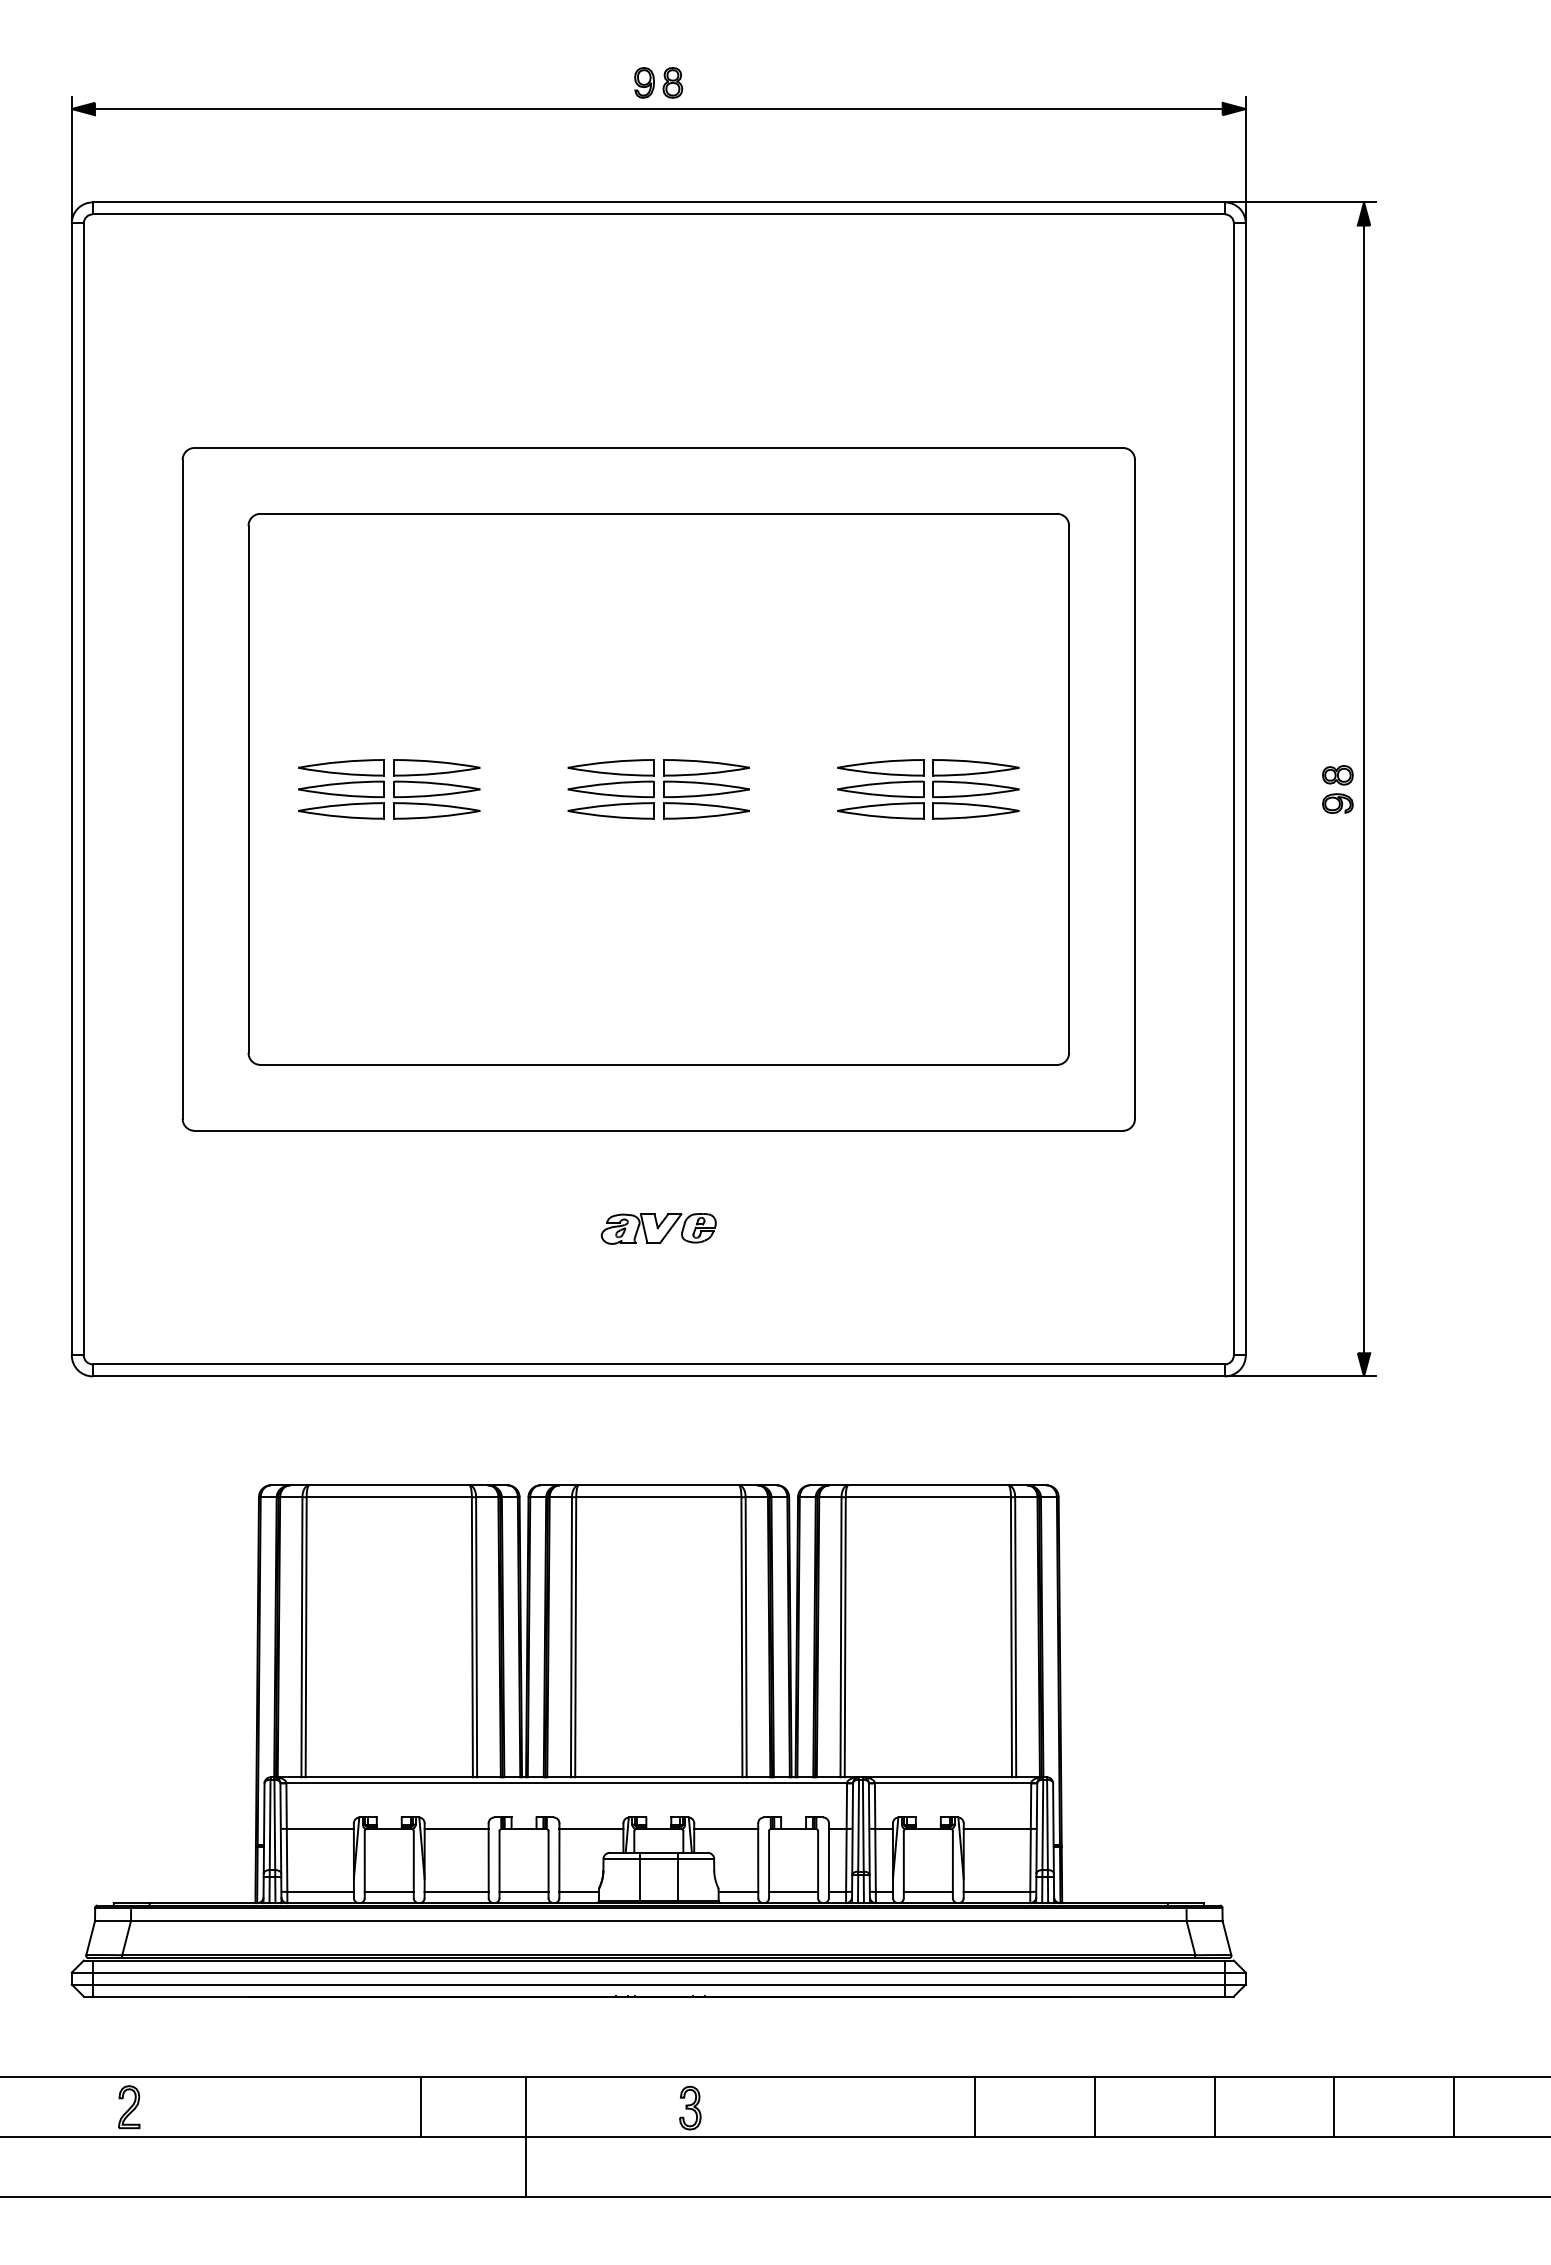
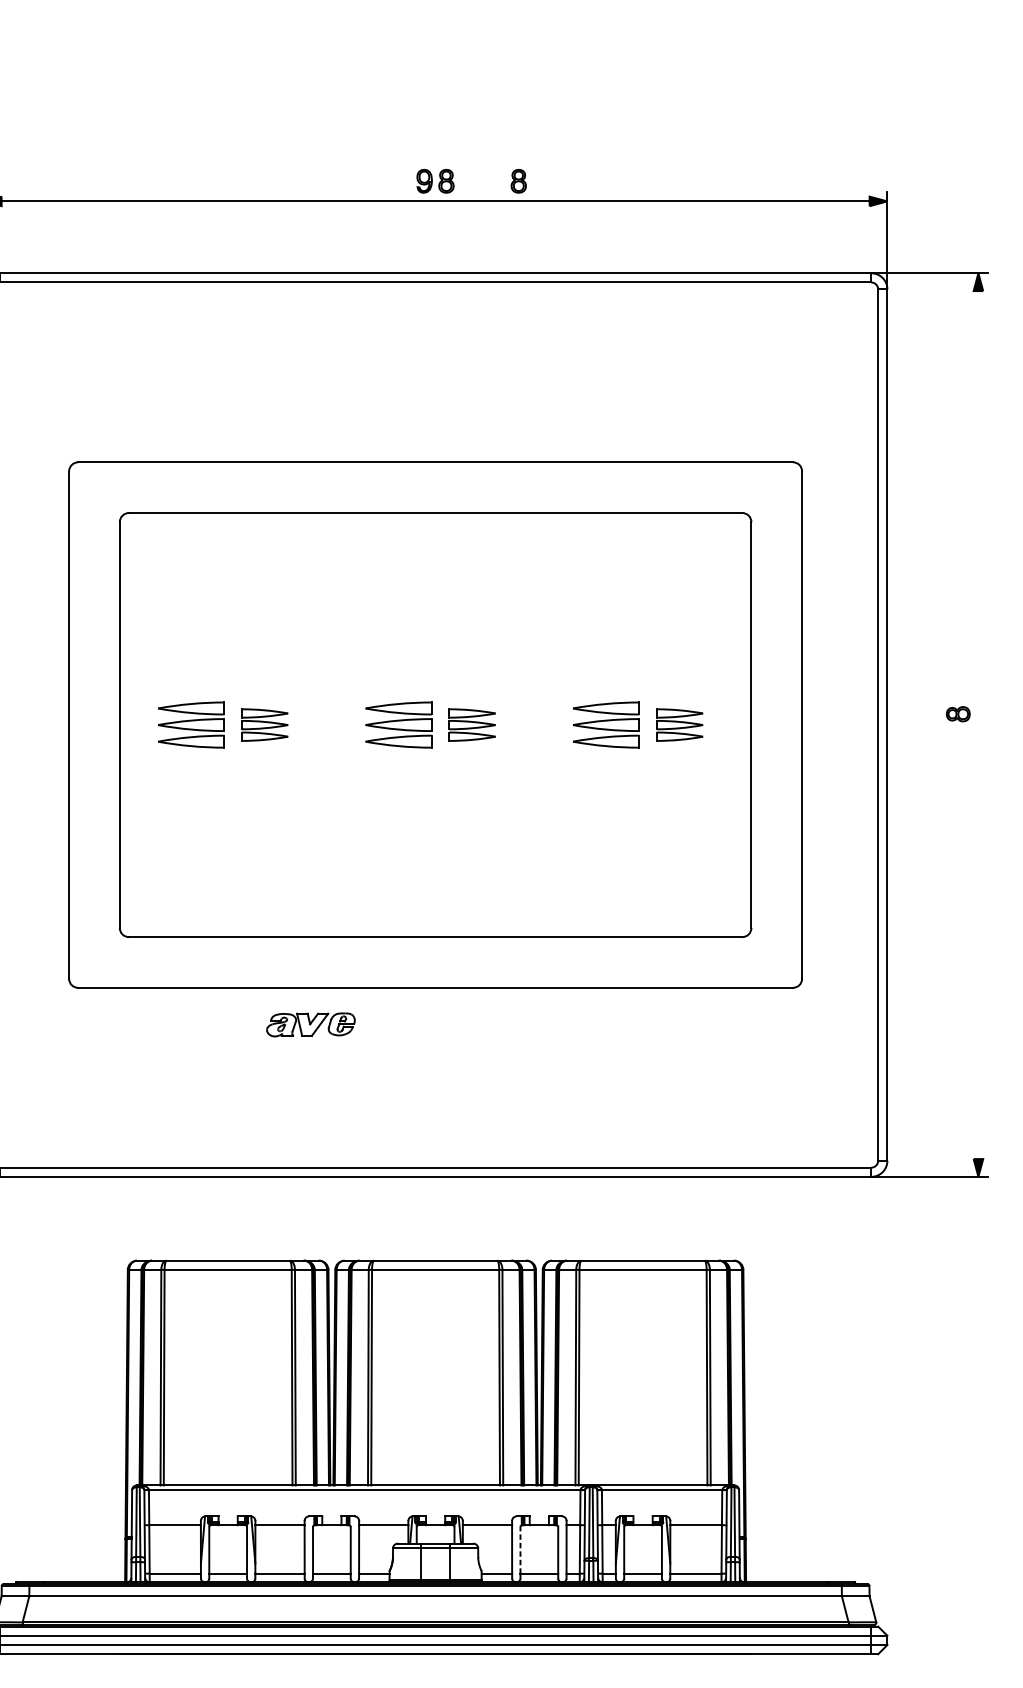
part: (766, 82) -> (518, 180), added
part: (436, 789) -> (264, 725), size x0.7
part: (706, 789) -> (472, 725), size x0.7
part: (975, 789) -> (679, 725), size x0.7
line: (1364, 789) -> (978, 725), removed
part: (1337, 803) -> (957, 735), removed
part: (658, 1228) -> (310, 1024), moved
line: (769, 1861) -> (520, 1550), solid -> dashed

